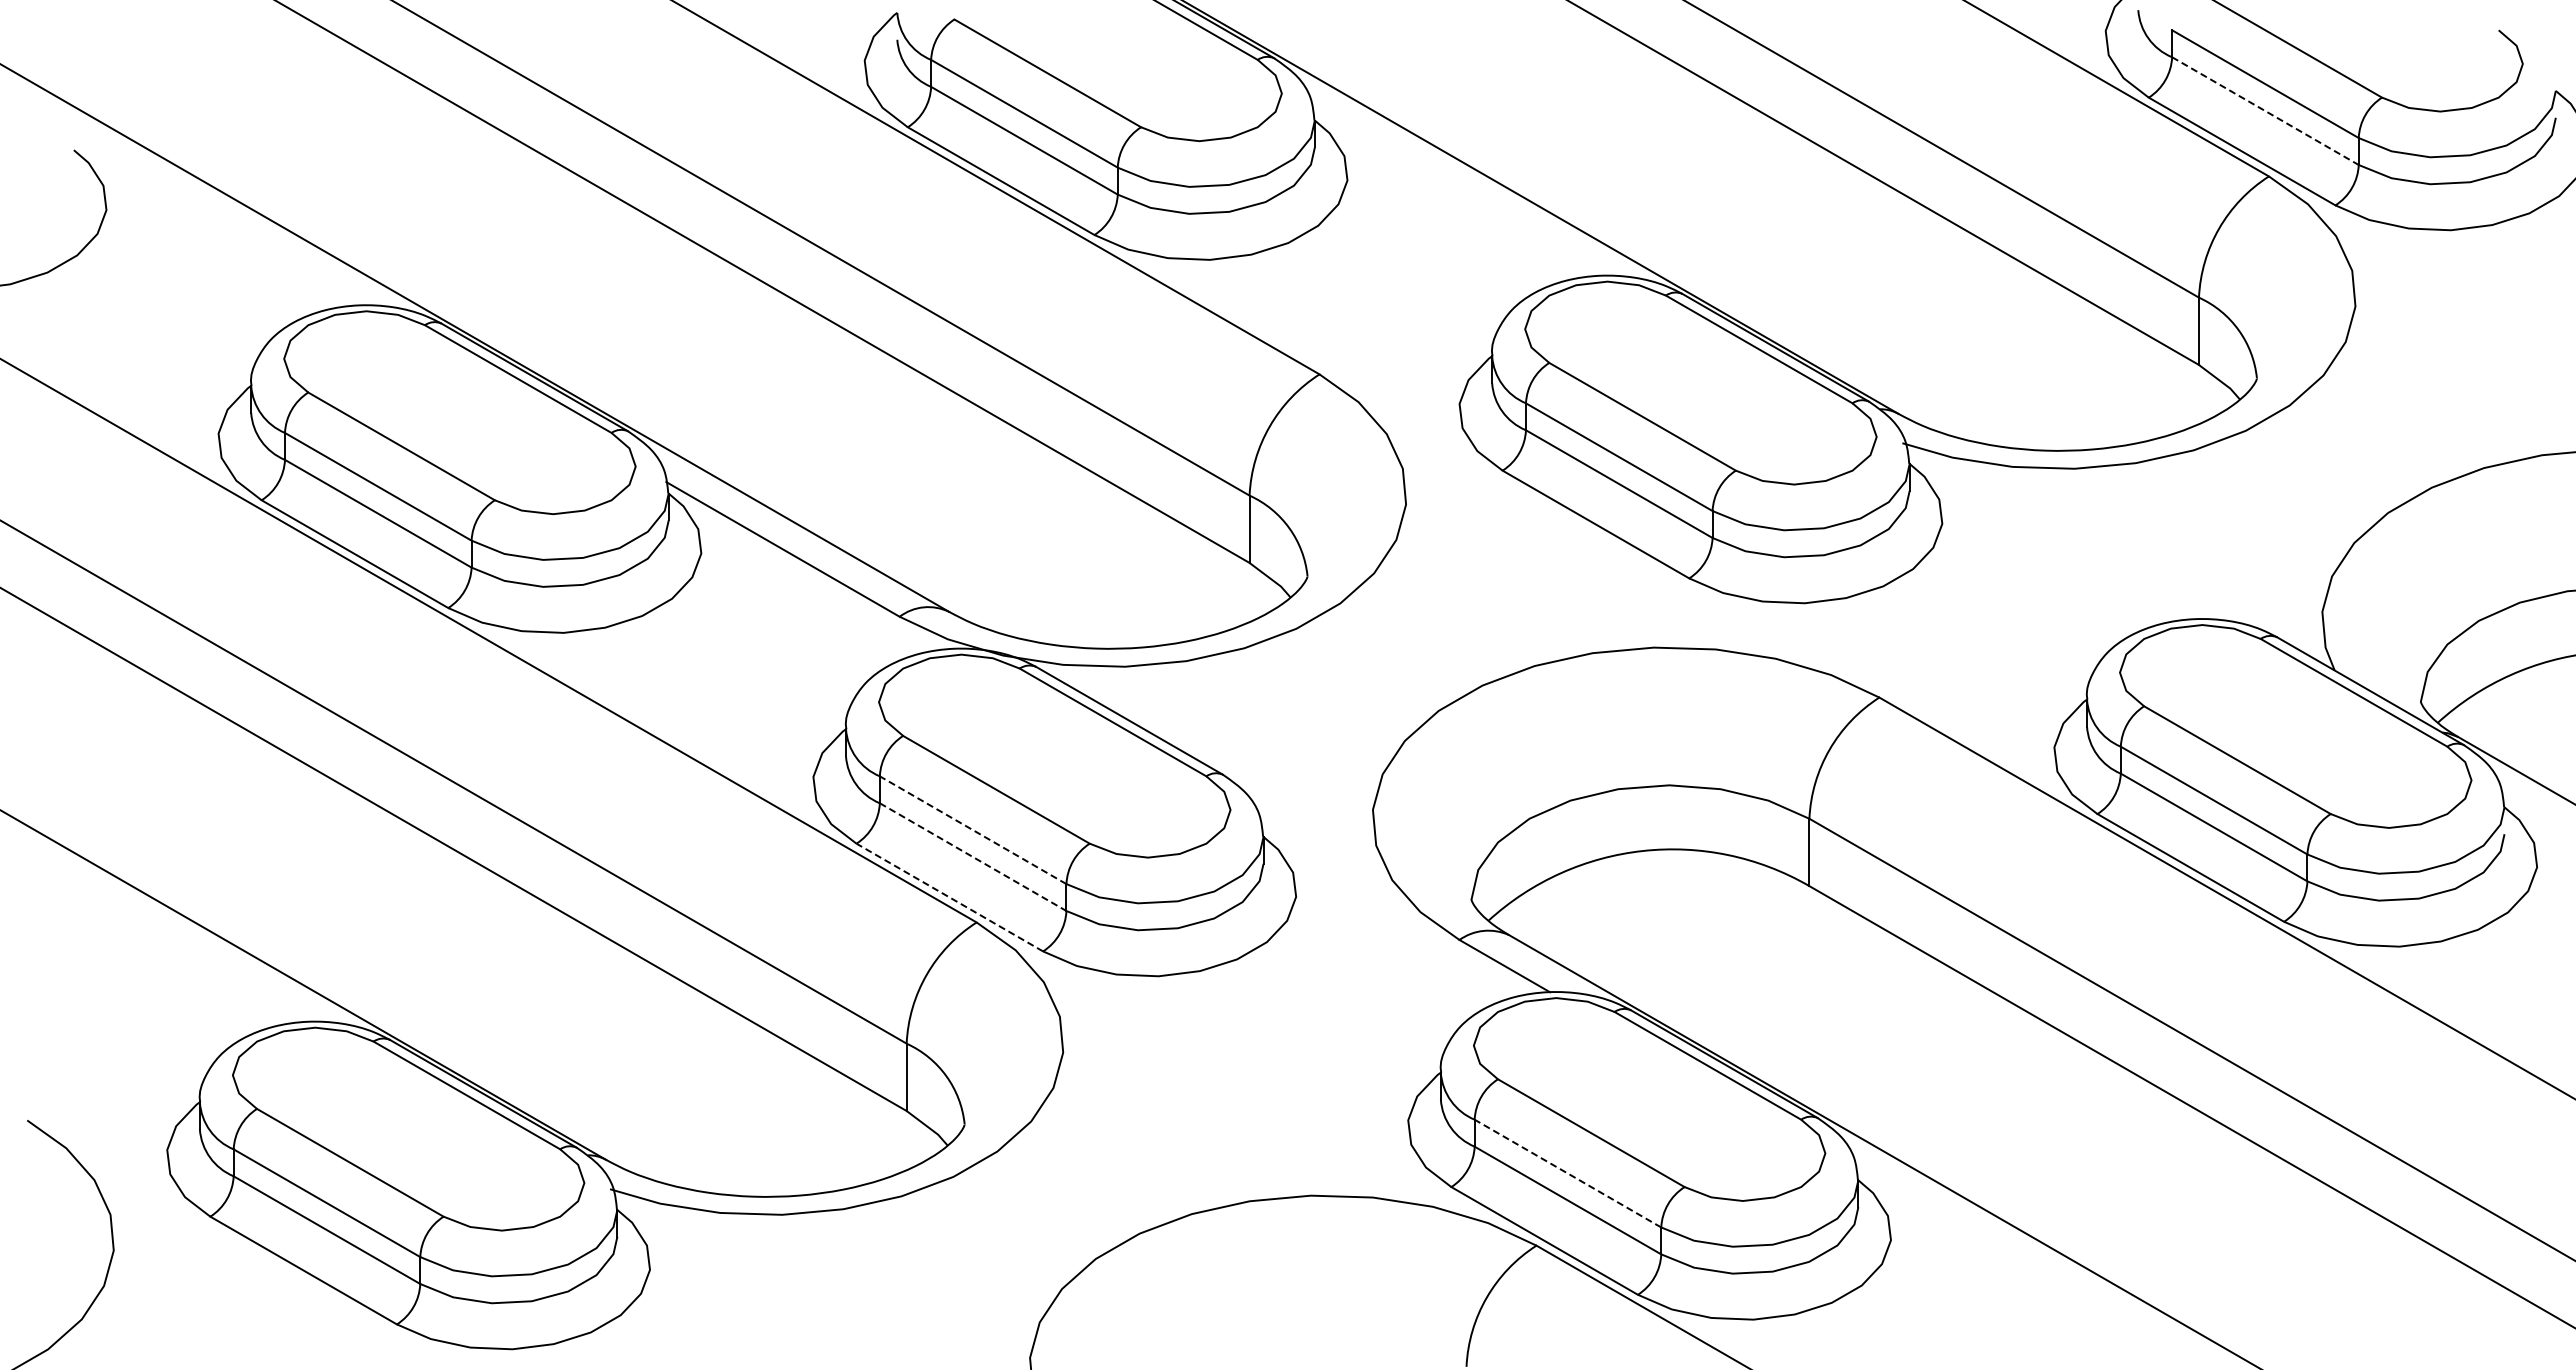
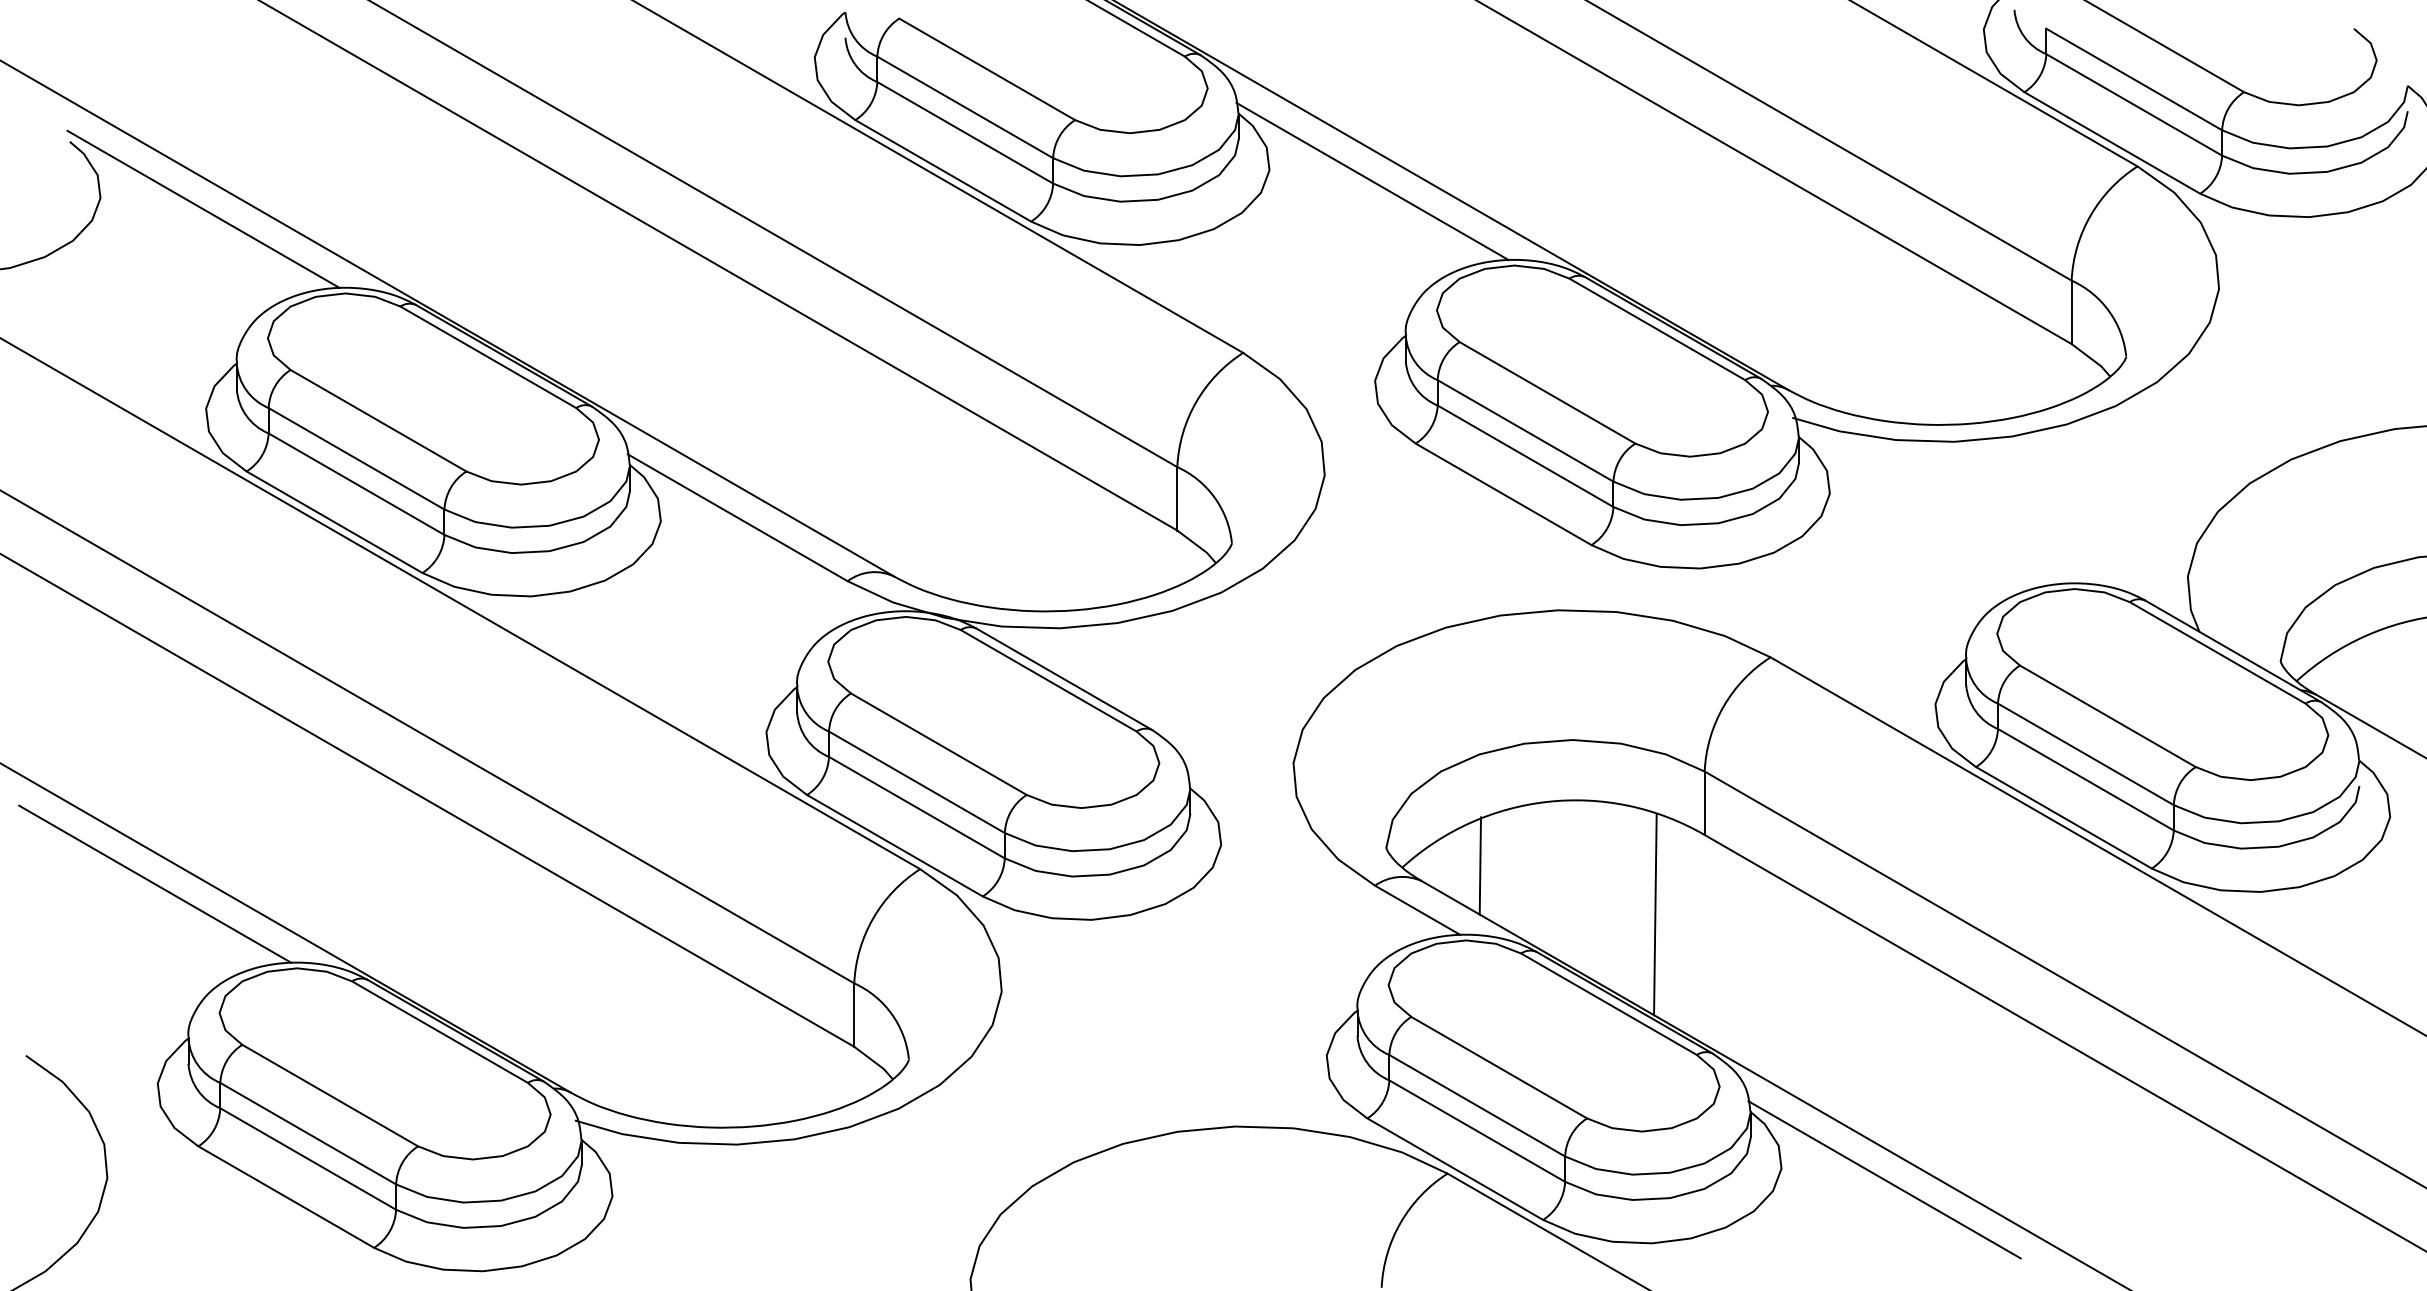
line: (2265, 111) -> (2134, 105), dashed -> solid
line: (1456, 192) -> (1372, 181), added
line: (215, 221) -> (203, 208), added
line: (973, 830) -> (917, 782), dashed -> solid
line: (973, 857) -> (917, 807), dashed -> solid
line: (949, 897) -> (894, 845), dashed -> solid
line: (1570, 918) -> (1479, 865), added
line: (164, 938) -> (155, 884), added
line: (1756, 970) -> (1654, 914), added
line: (1567, 1173) -> (1476, 1105), dashed -> solid
line: (1999, 1251) -> (1883, 1179), added

